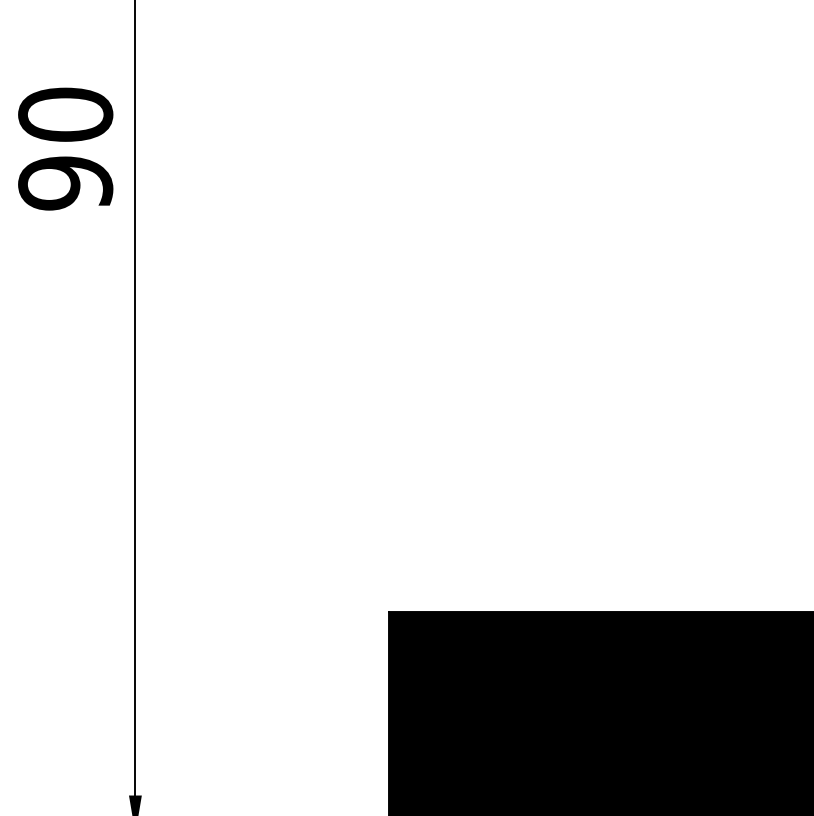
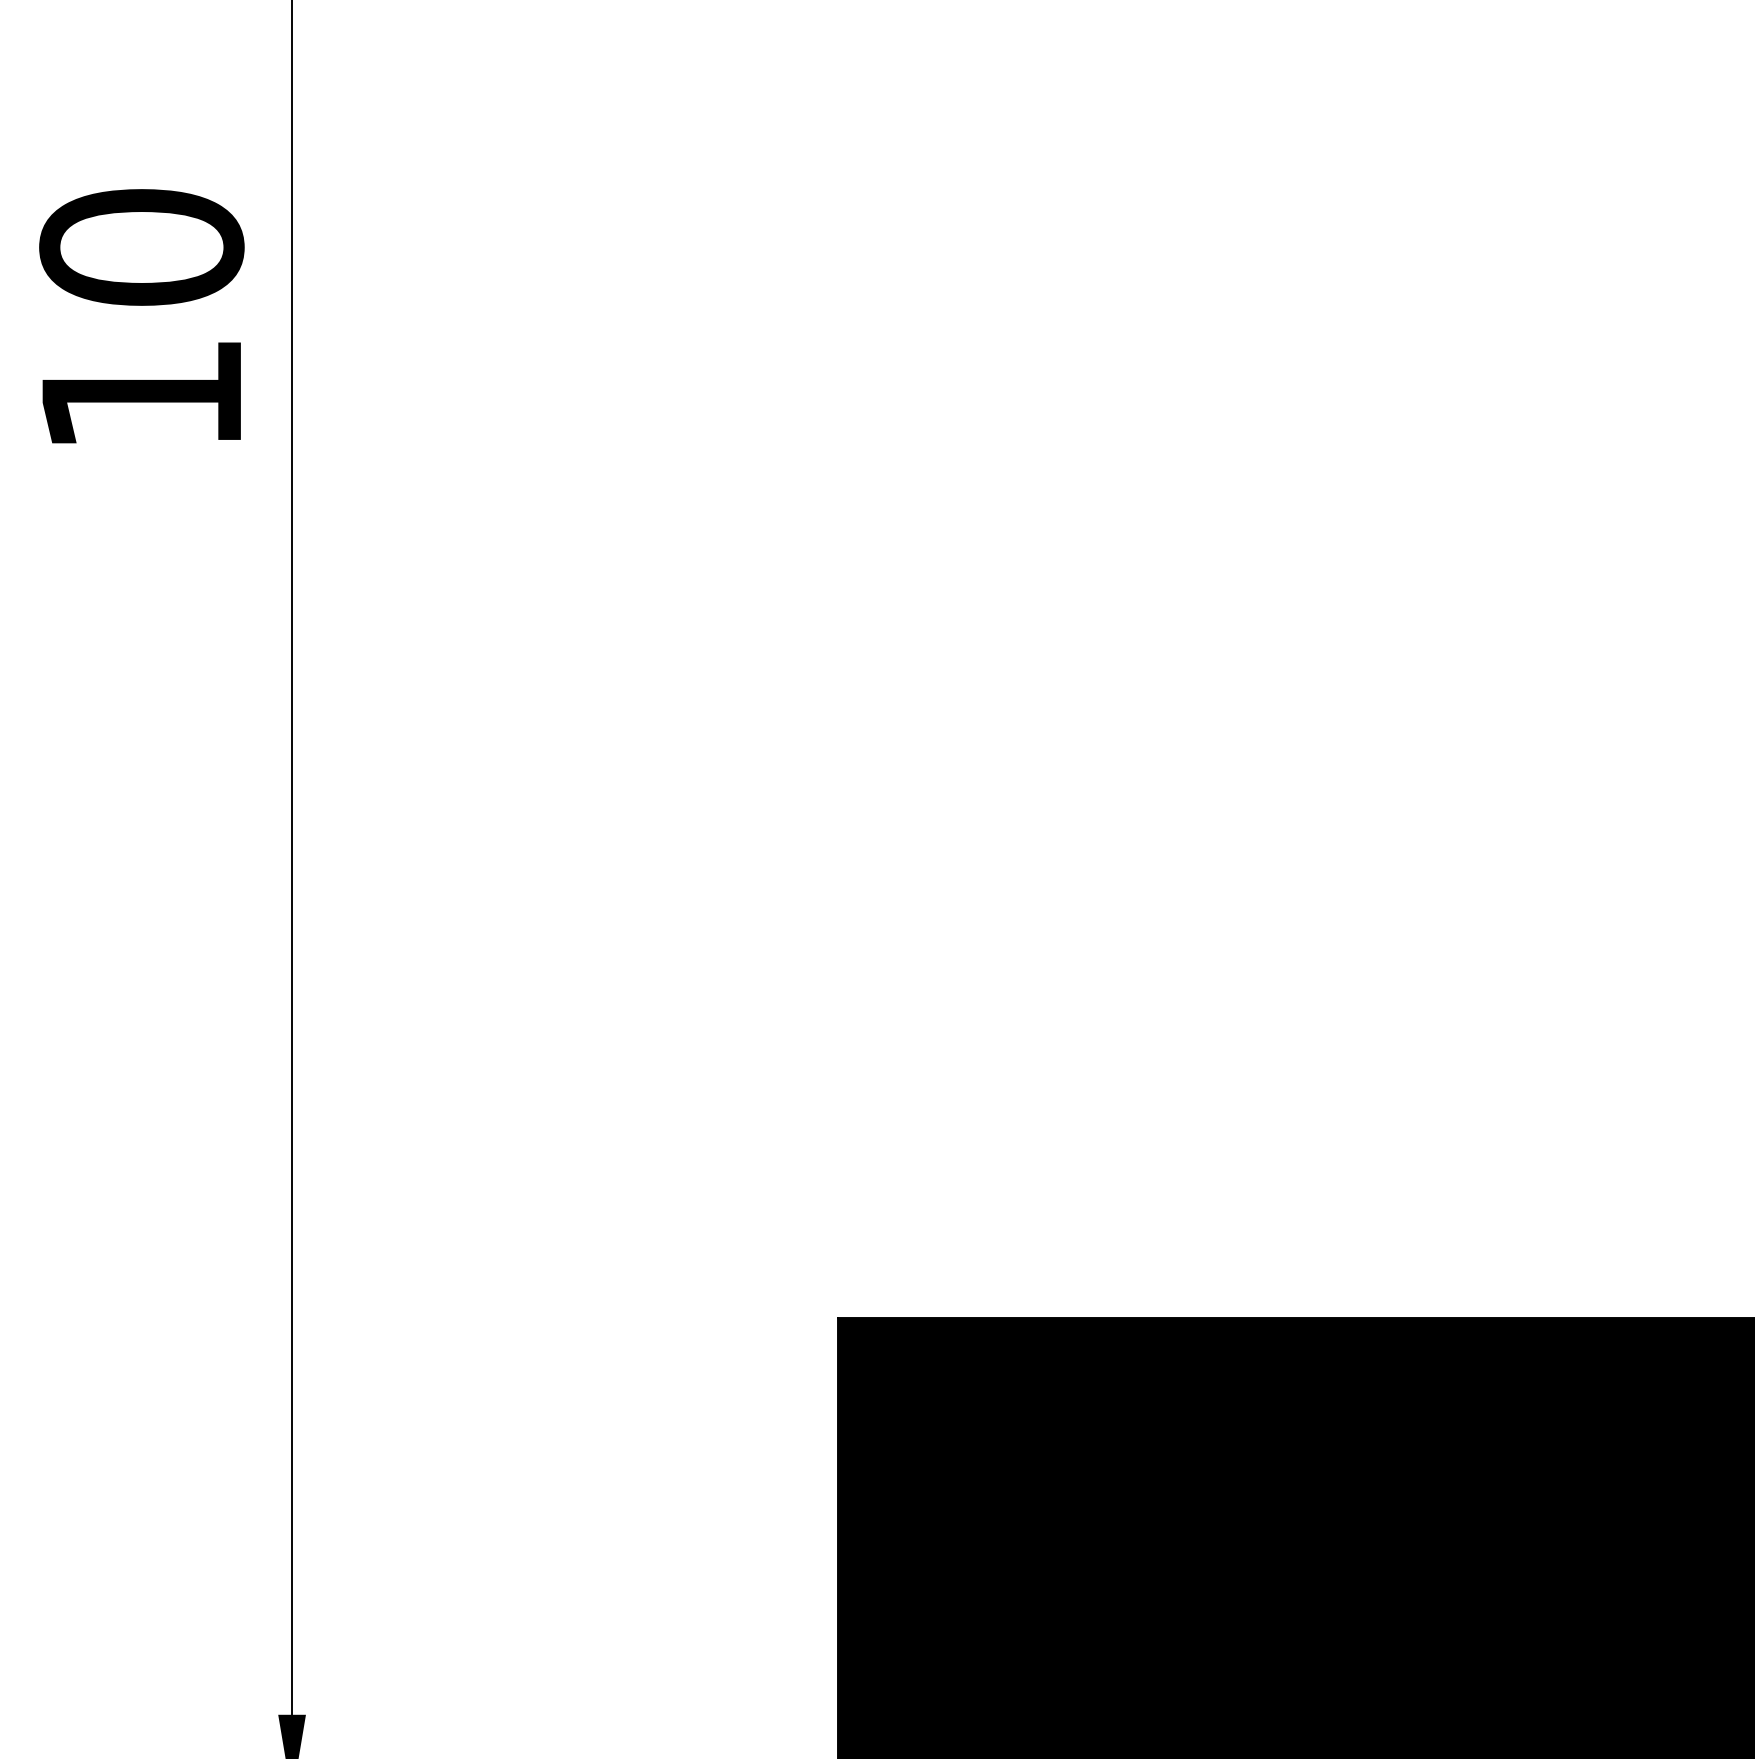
text: (65, 183) -> (141, 395), 90 -> 10

